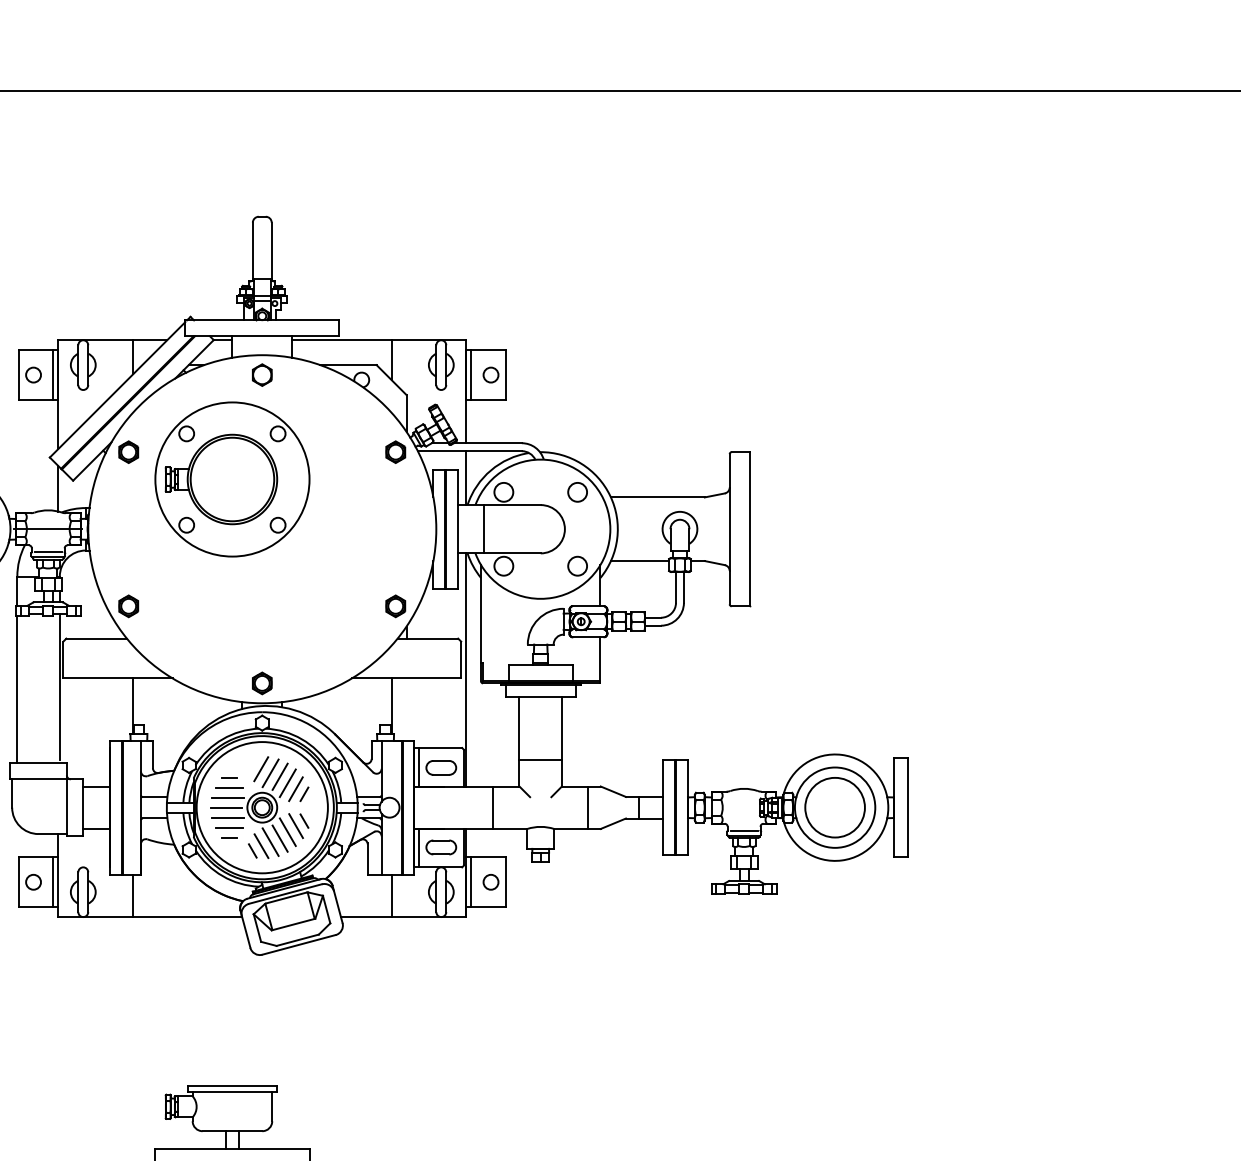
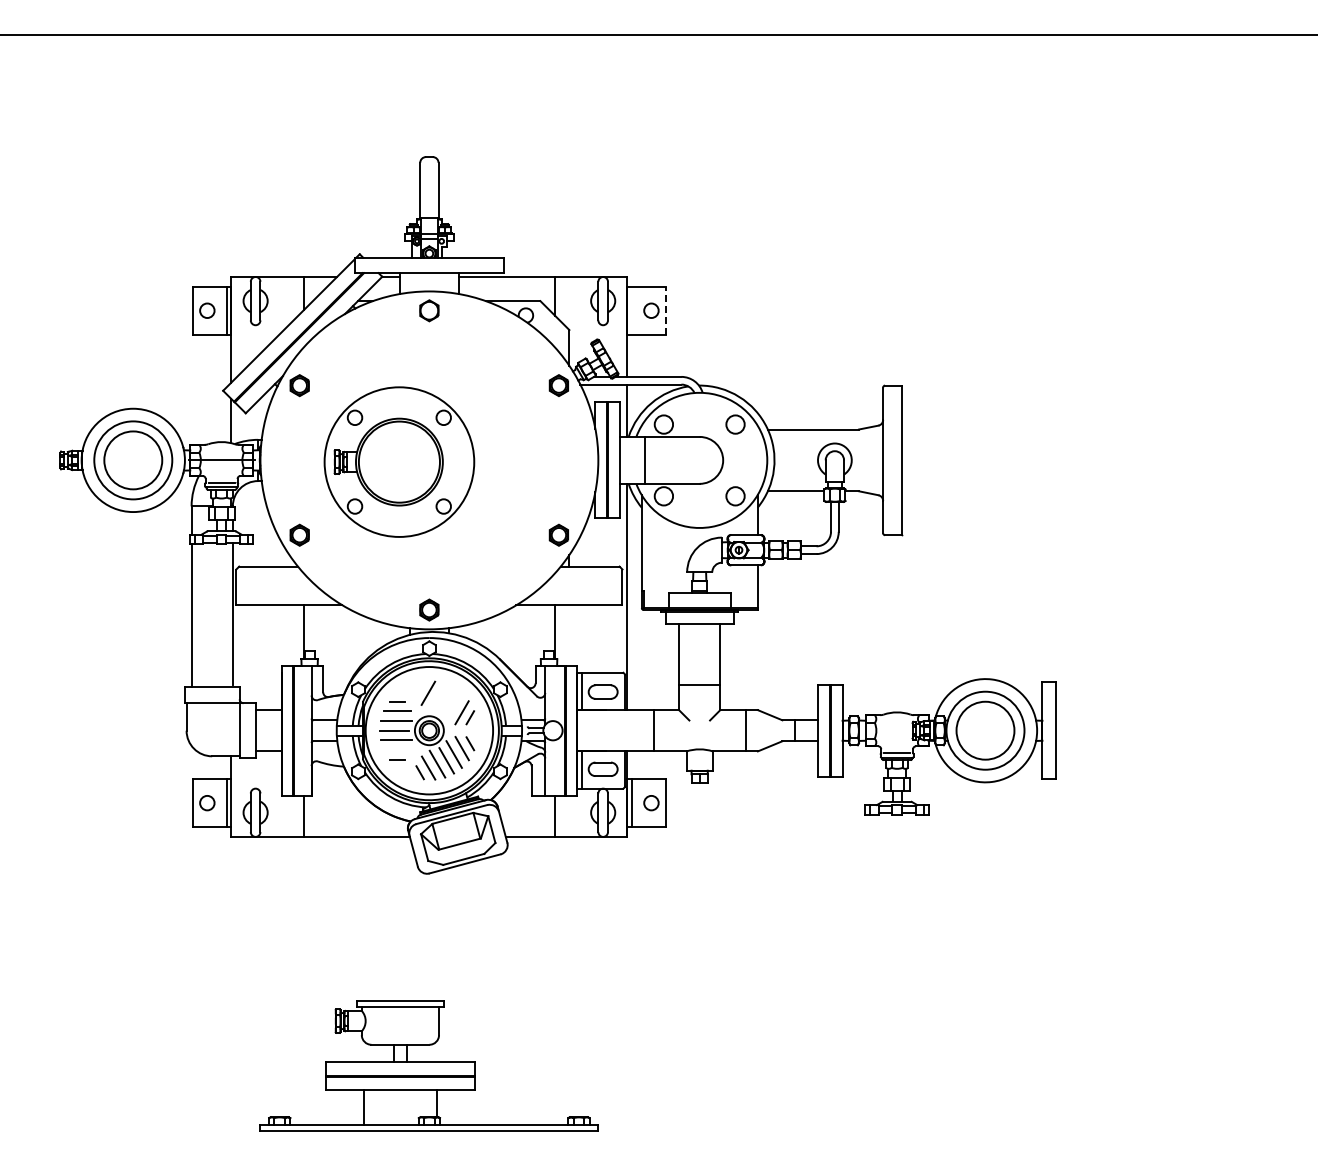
line: (471, 374) -> (632, 310), removed
line: (505, 374) -> (665, 310), solid -> dashed
part: (232, 478) -> (399, 461), moved
line: (270, 773) -> (437, 697), removed
line: (279, 776) -> (446, 700), removed
line: (287, 782) -> (453, 706), removed
line: (229, 827) -> (397, 749), removed

